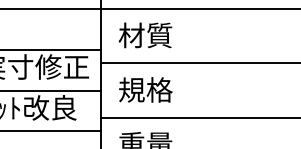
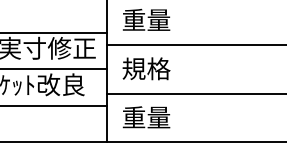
text: (145, 34) -> (146, 19), 材質 -> 重量

